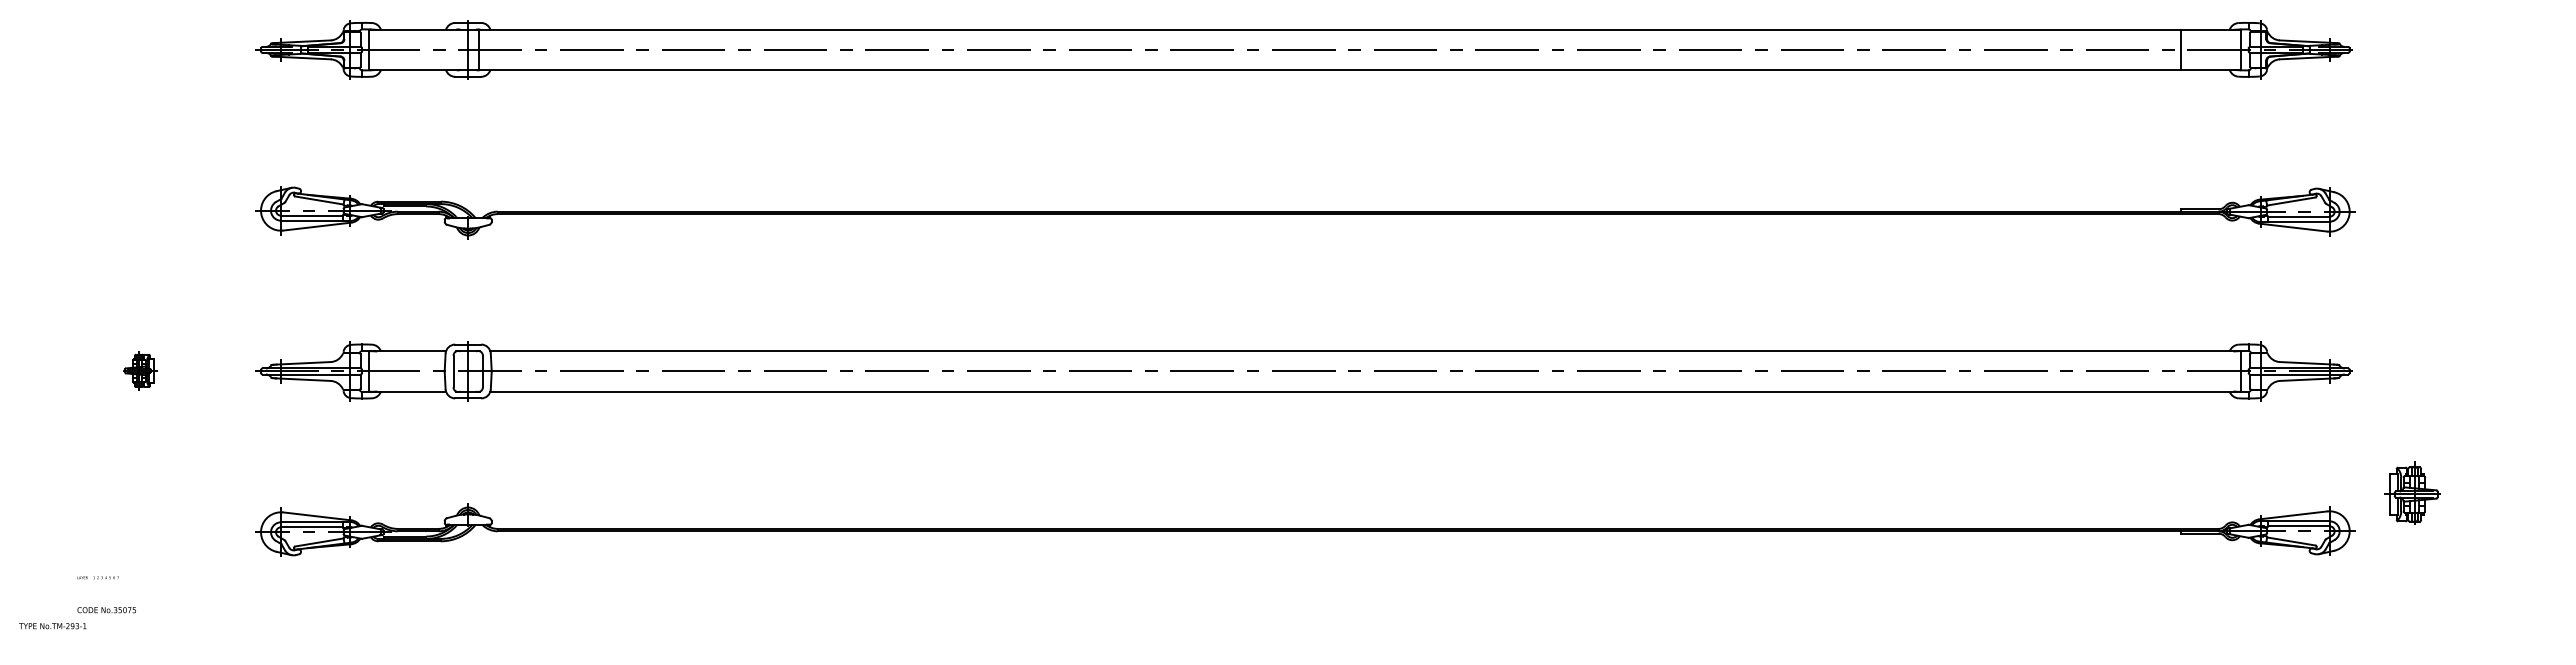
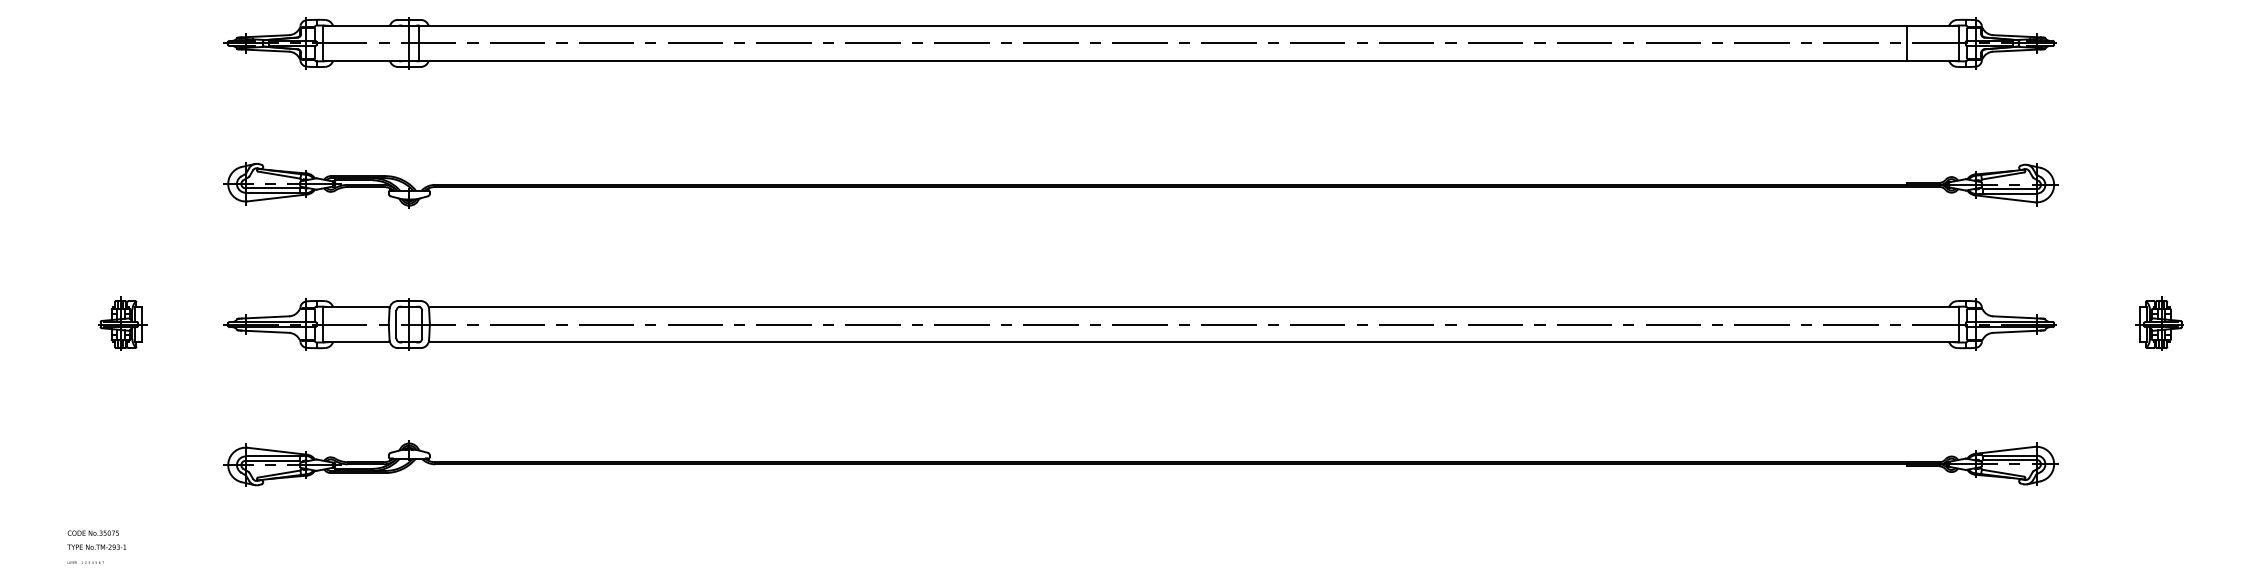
part: (140, 369) -> (122, 322), size x1.67
part: (2412, 492) -> (2159, 322), moved
text: (97, 577) -> (85, 562), moved
text: (52, 626) -> (96, 547), moved

